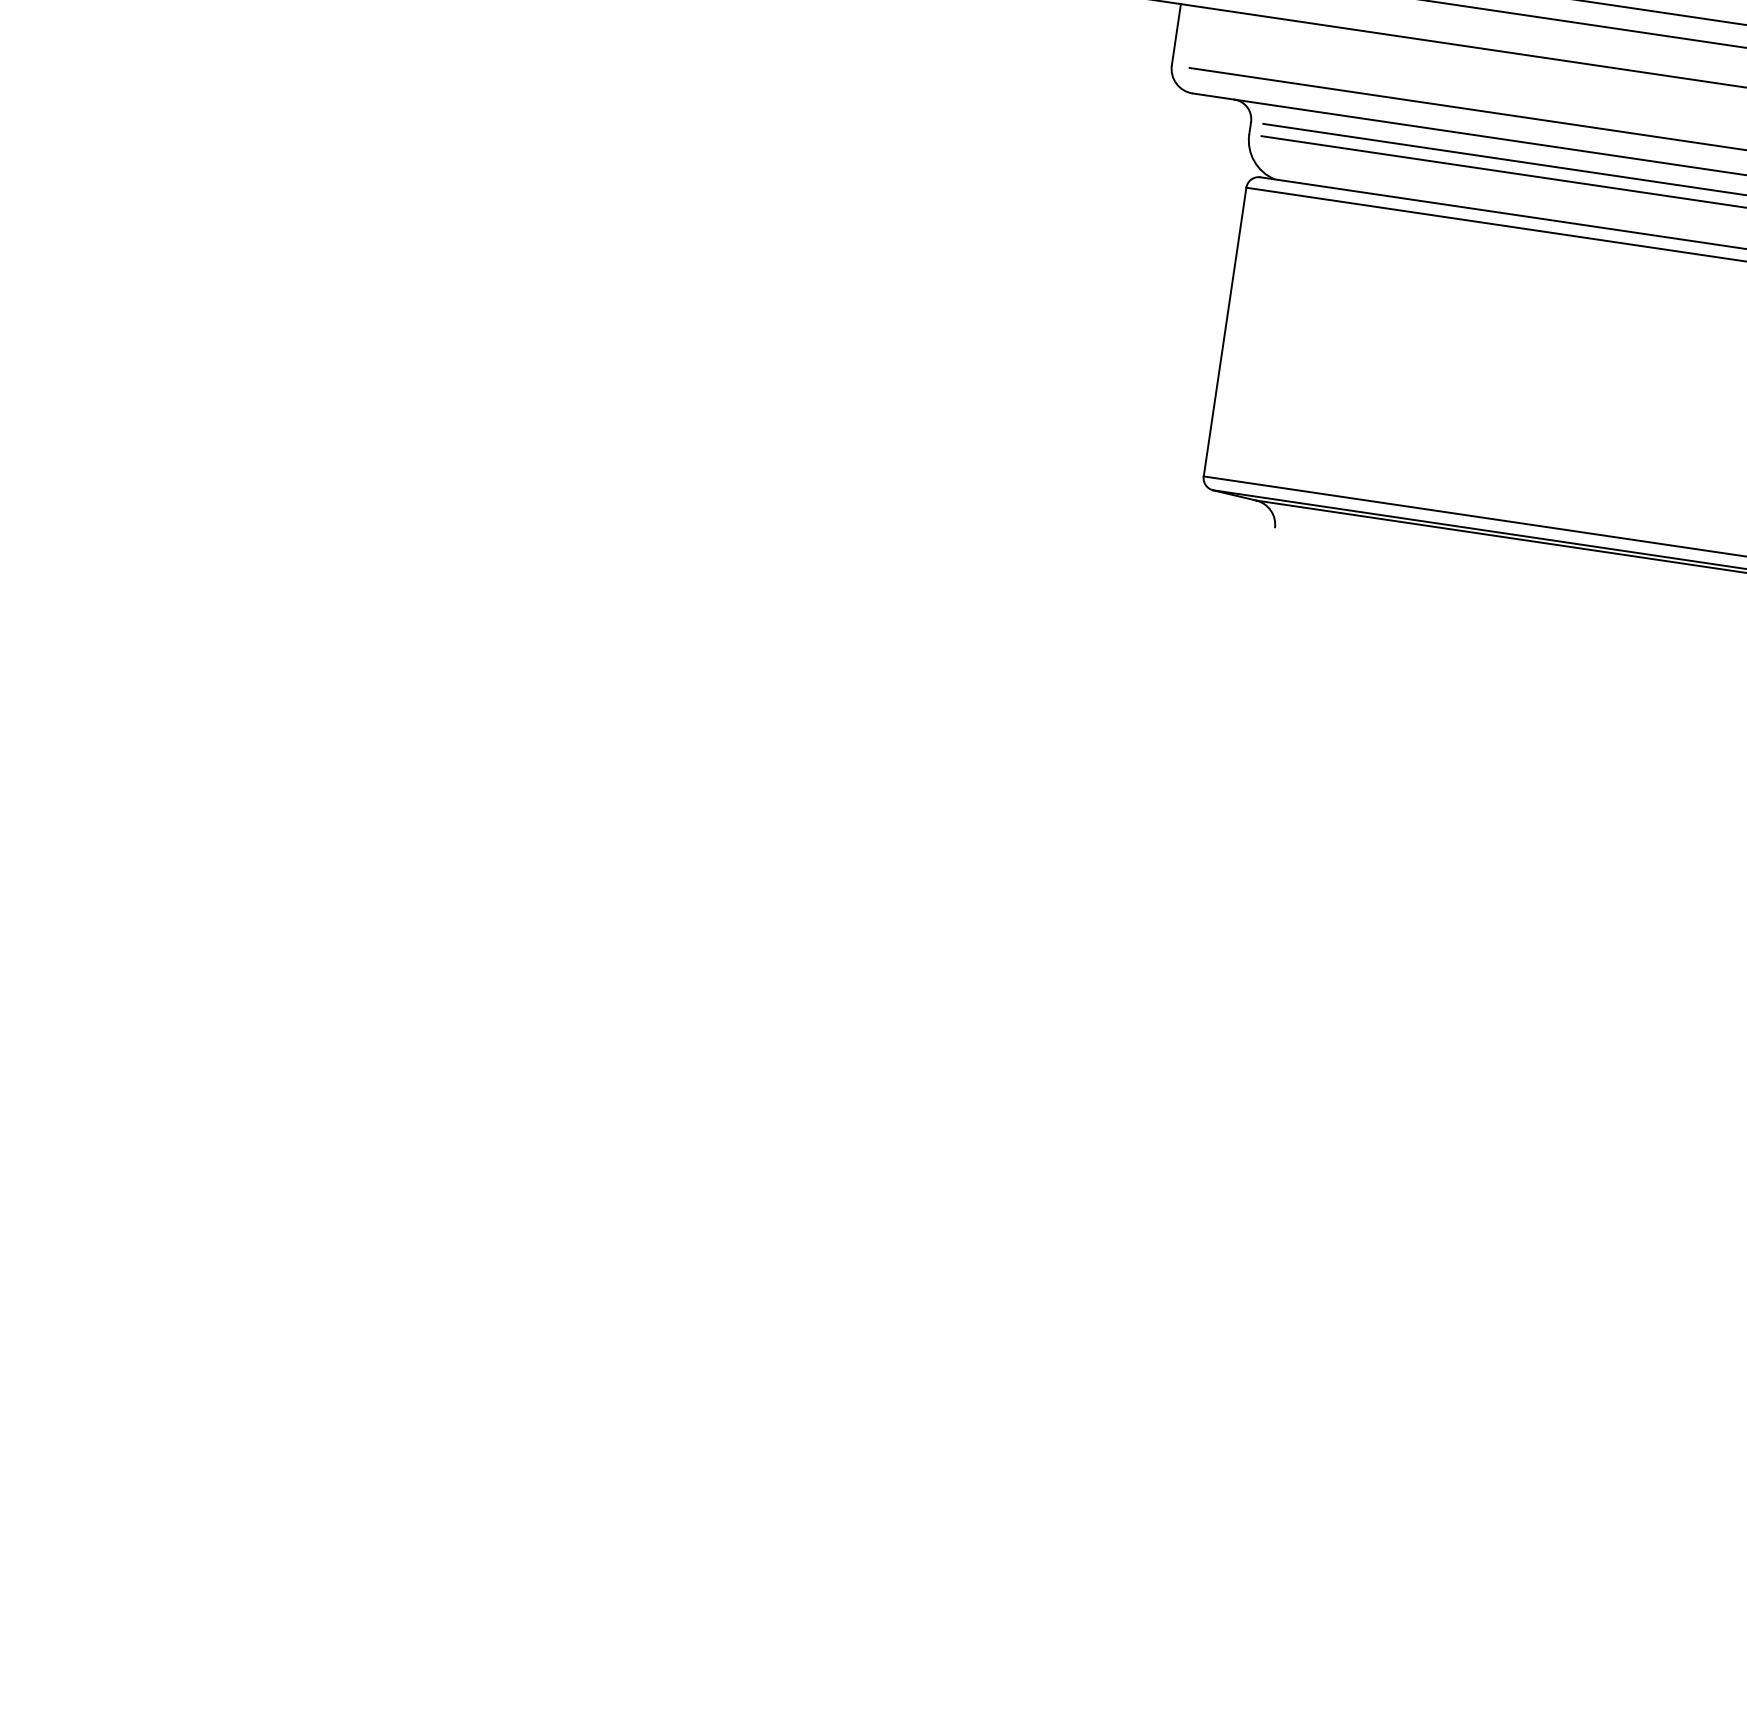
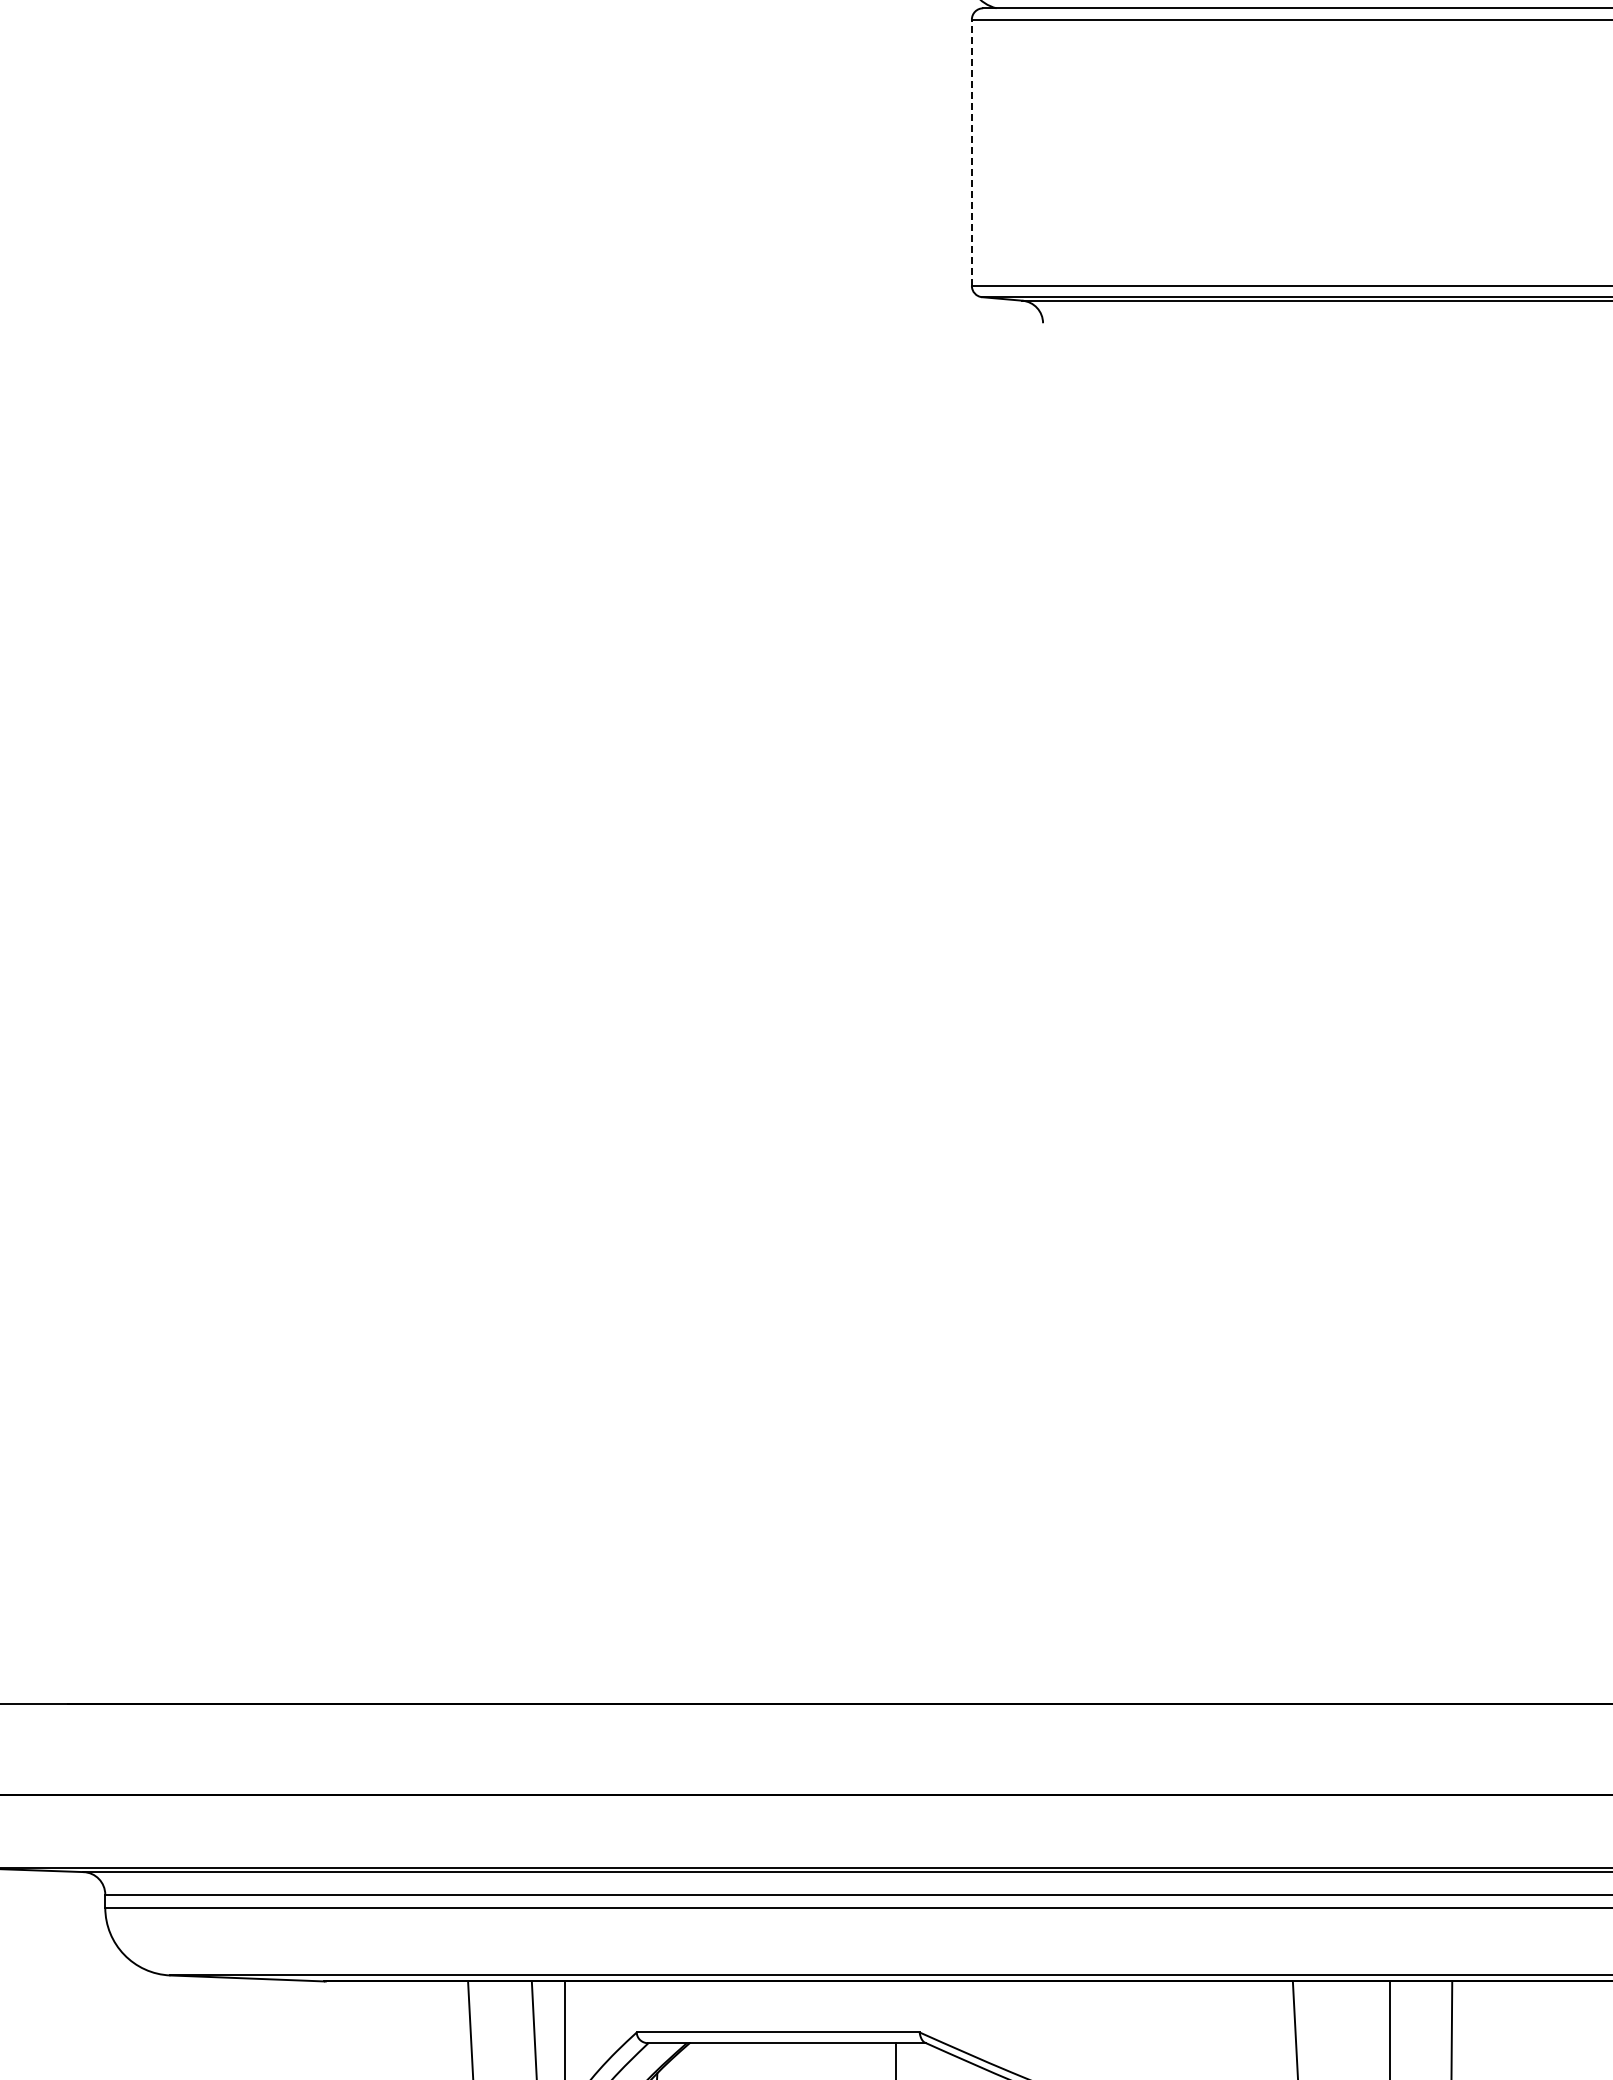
line: (1224, 331) -> (971, 152), solid -> dashed

